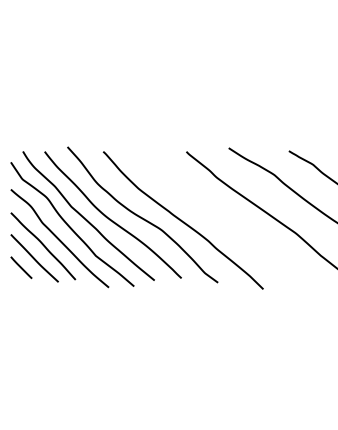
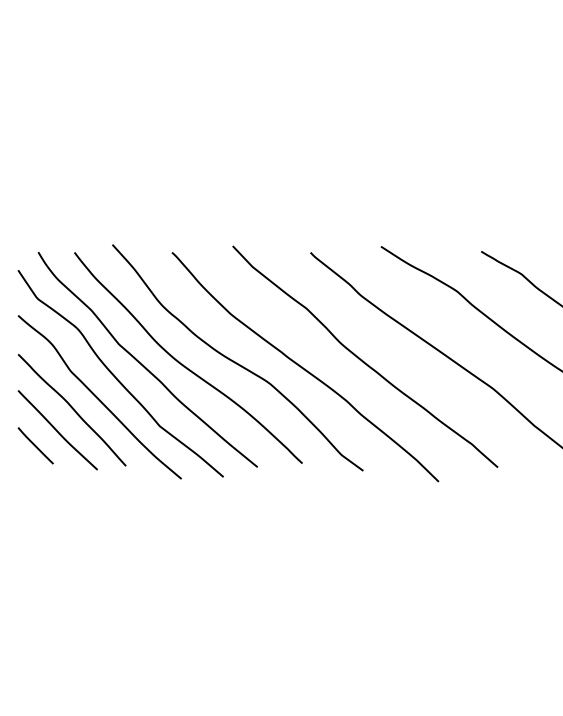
curve: (217, 215) -> (362, 358), added

